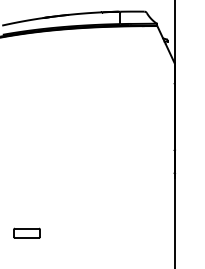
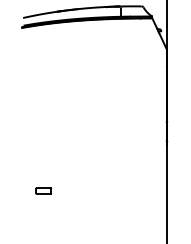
part: (26, 232) -> (43, 190), size x0.7

